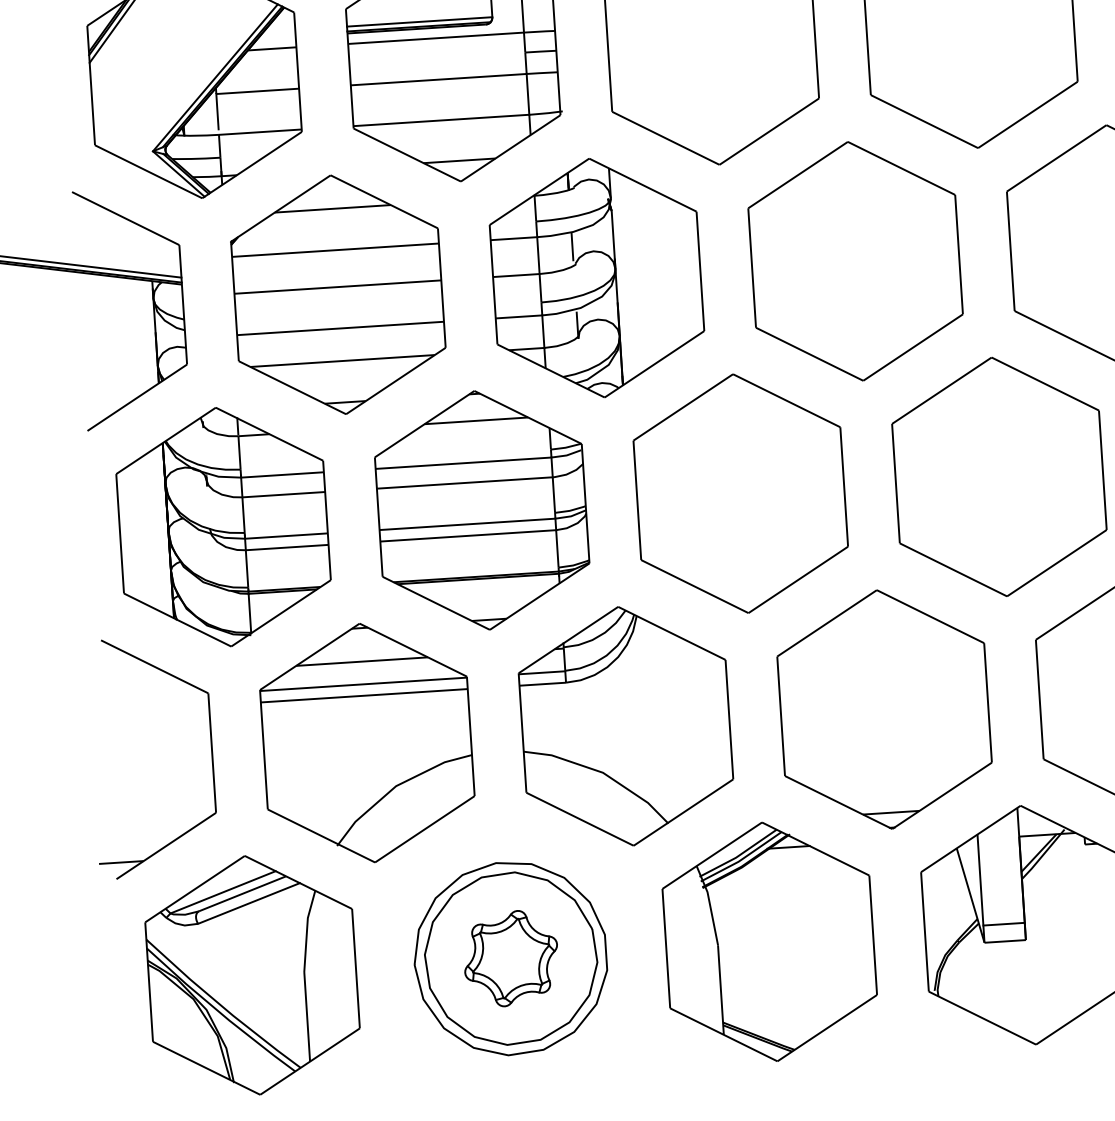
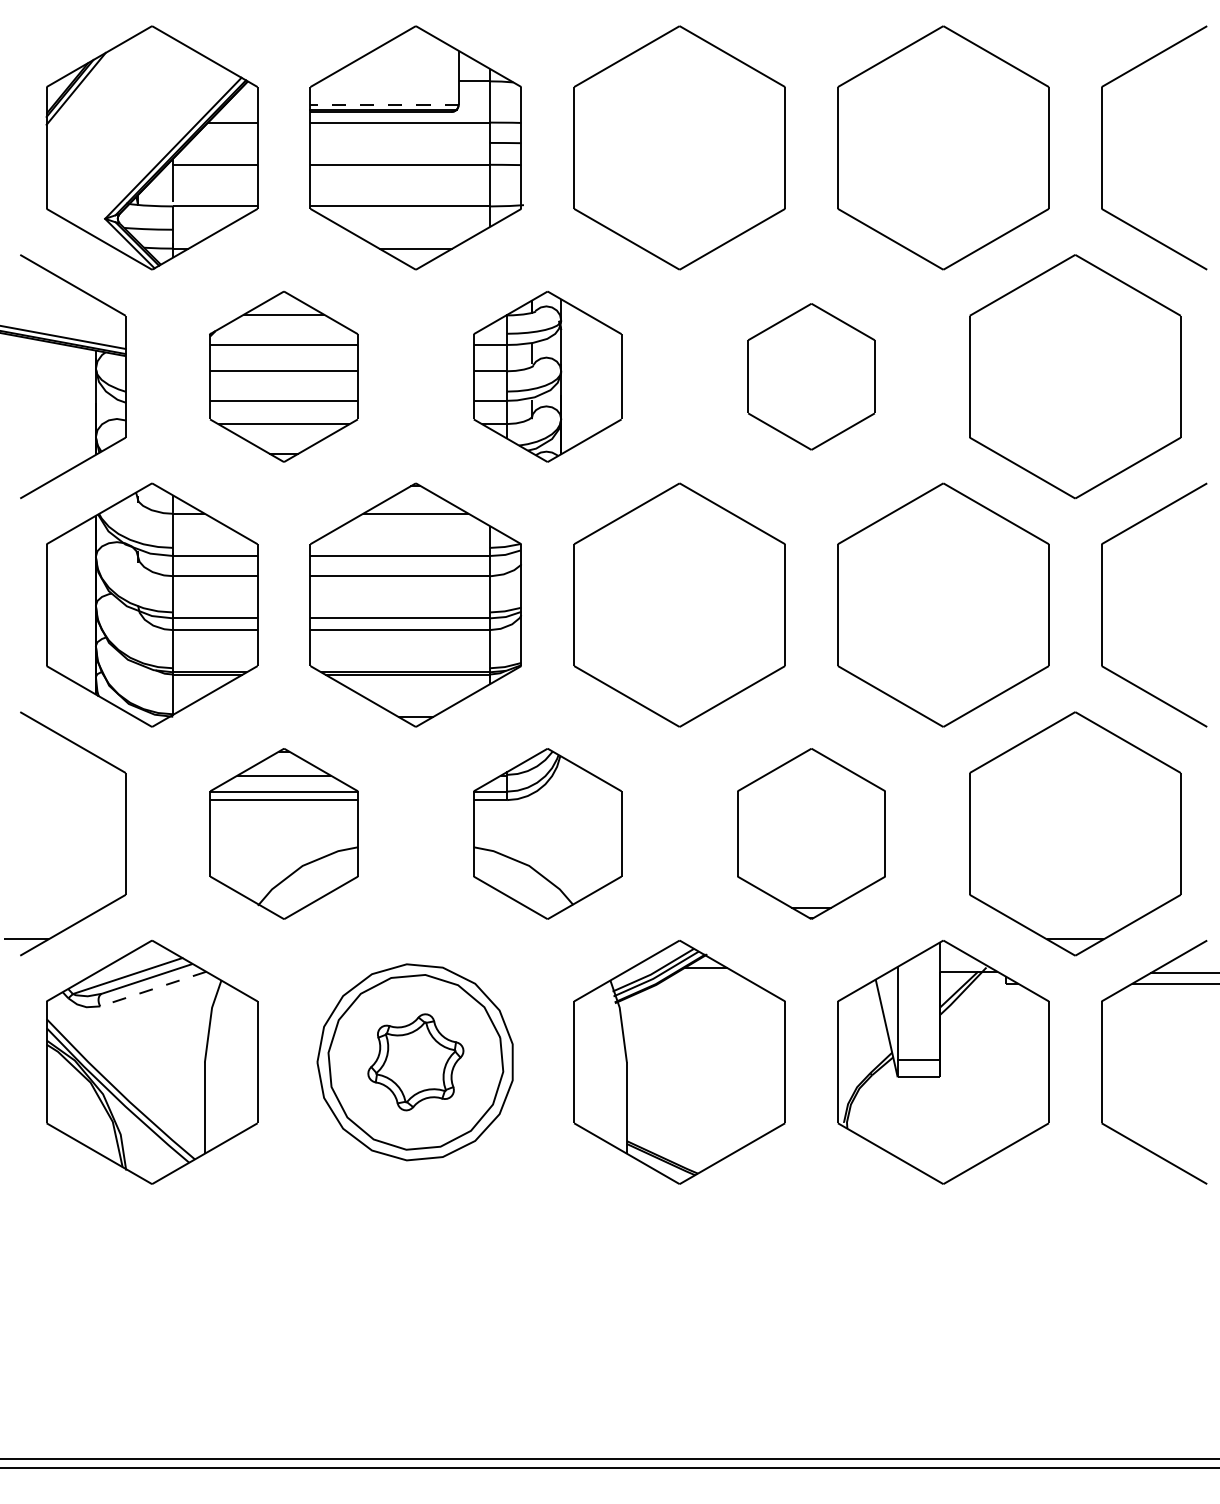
line: (419, 21) -> (384, 104), solid -> dashed
part: (855, 261) -> (811, 376), size x0.6
part: (596, 277) -> (547, 376), size x0.7
part: (337, 294) -> (283, 376), size x0.7
part: (884, 709) -> (811, 833), size x0.7
part: (625, 725) -> (547, 833), size x0.7
part: (367, 742) -> (284, 833), size x0.7
line: (249, 903) -> (153, 989), solid -> dashed

